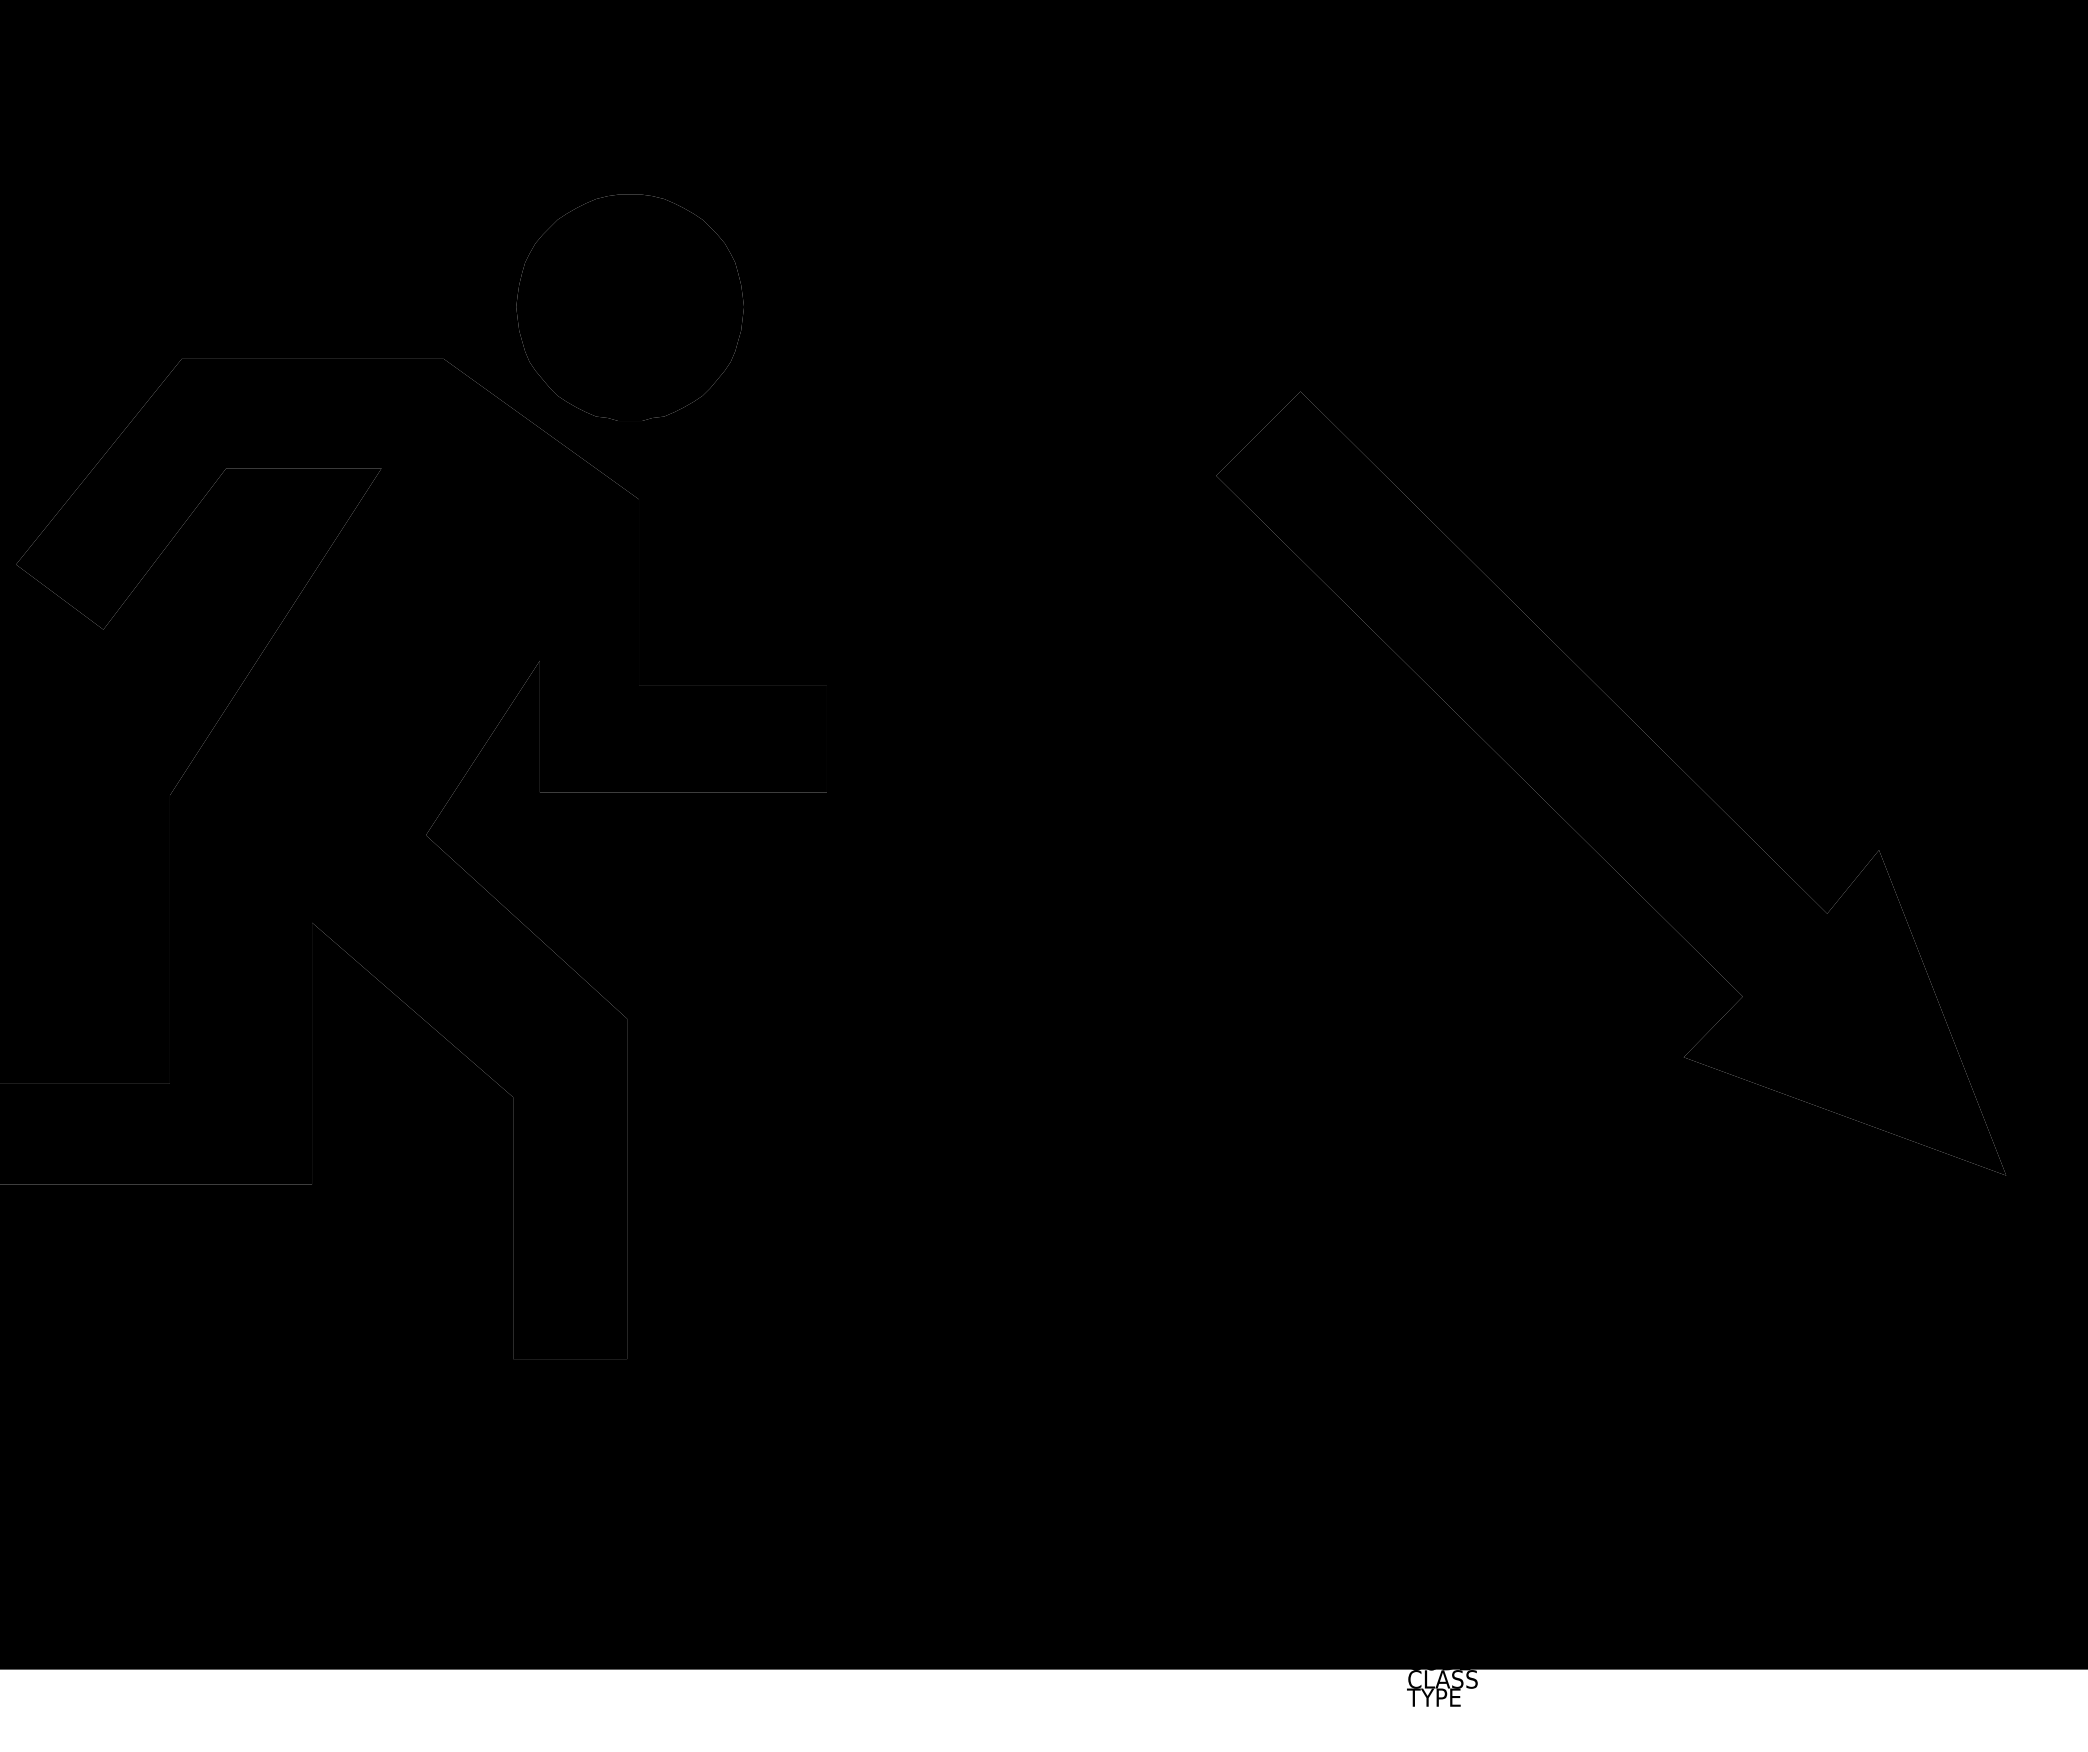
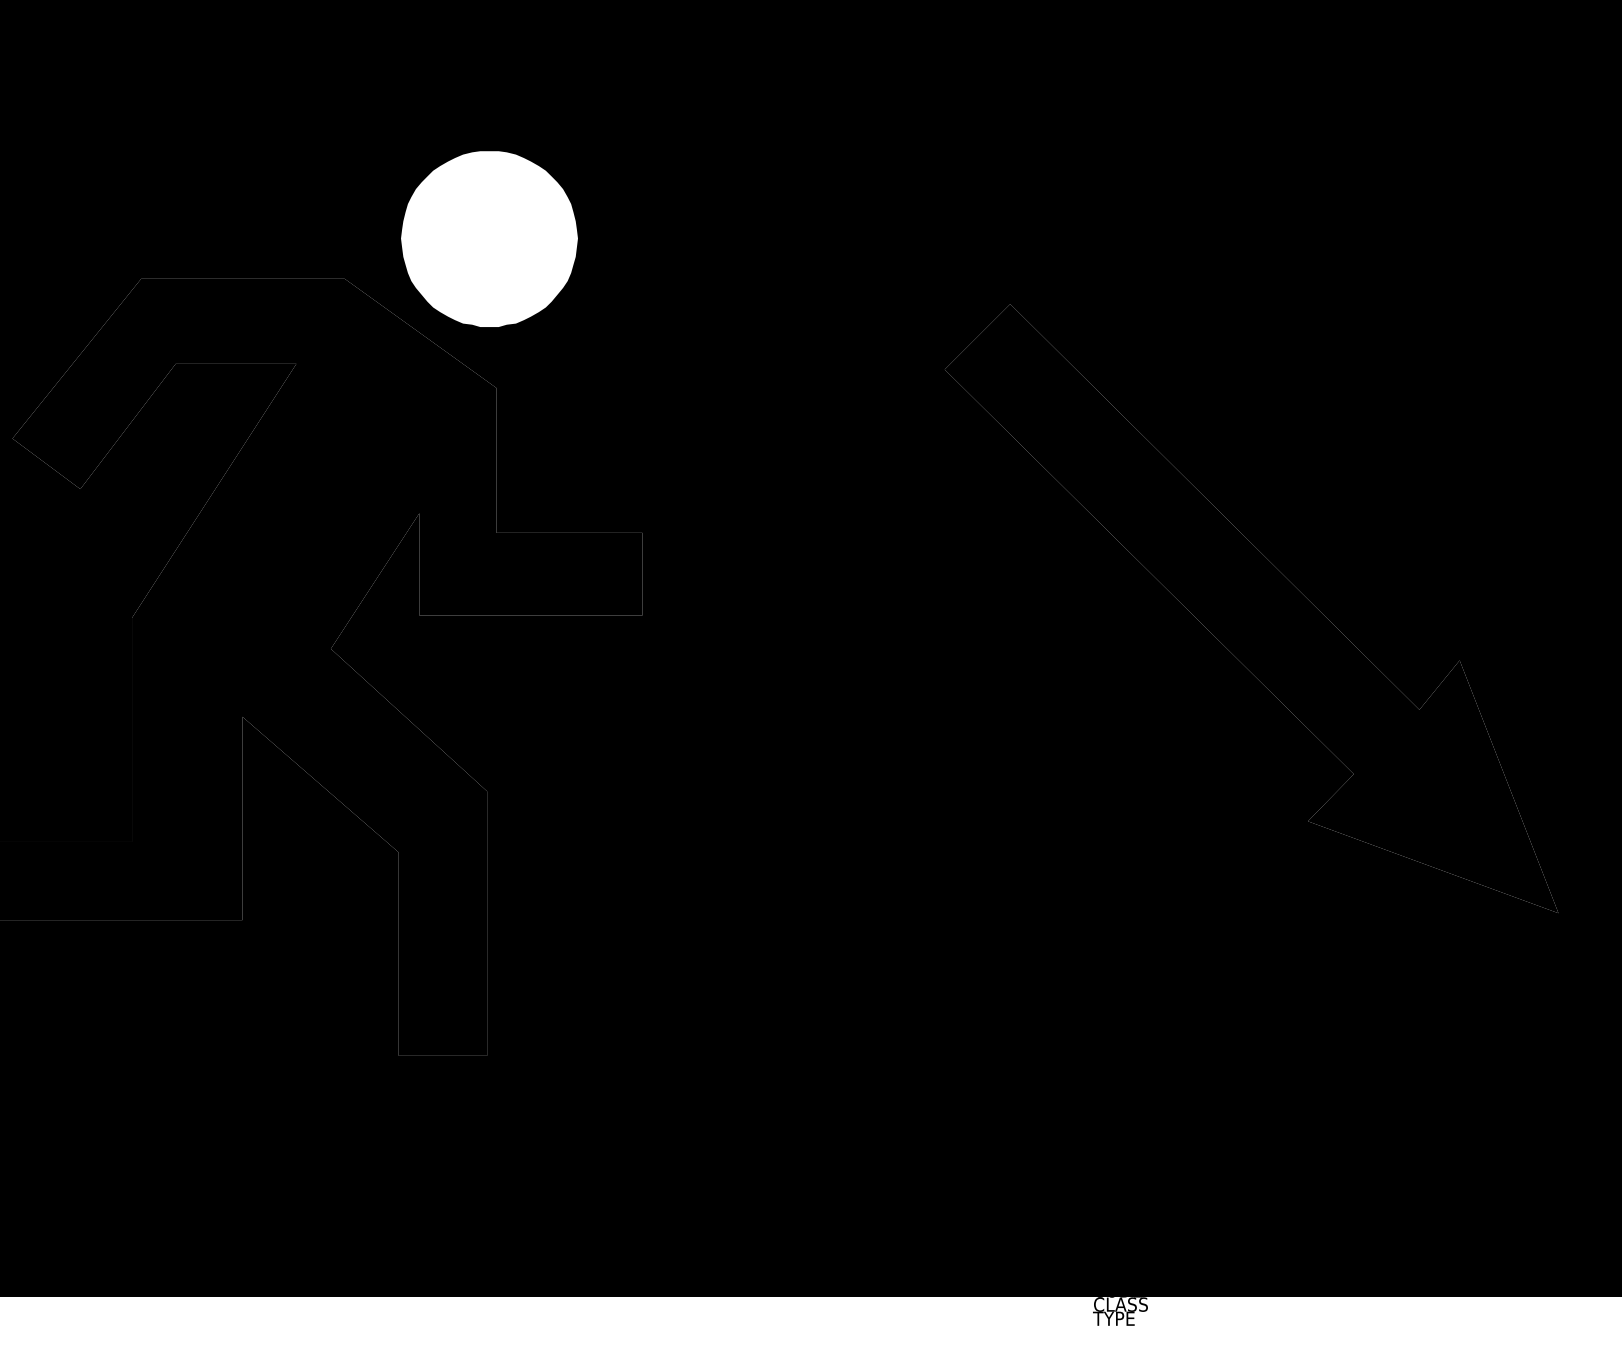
fill: (630, 308) -> (489, 239), removed

